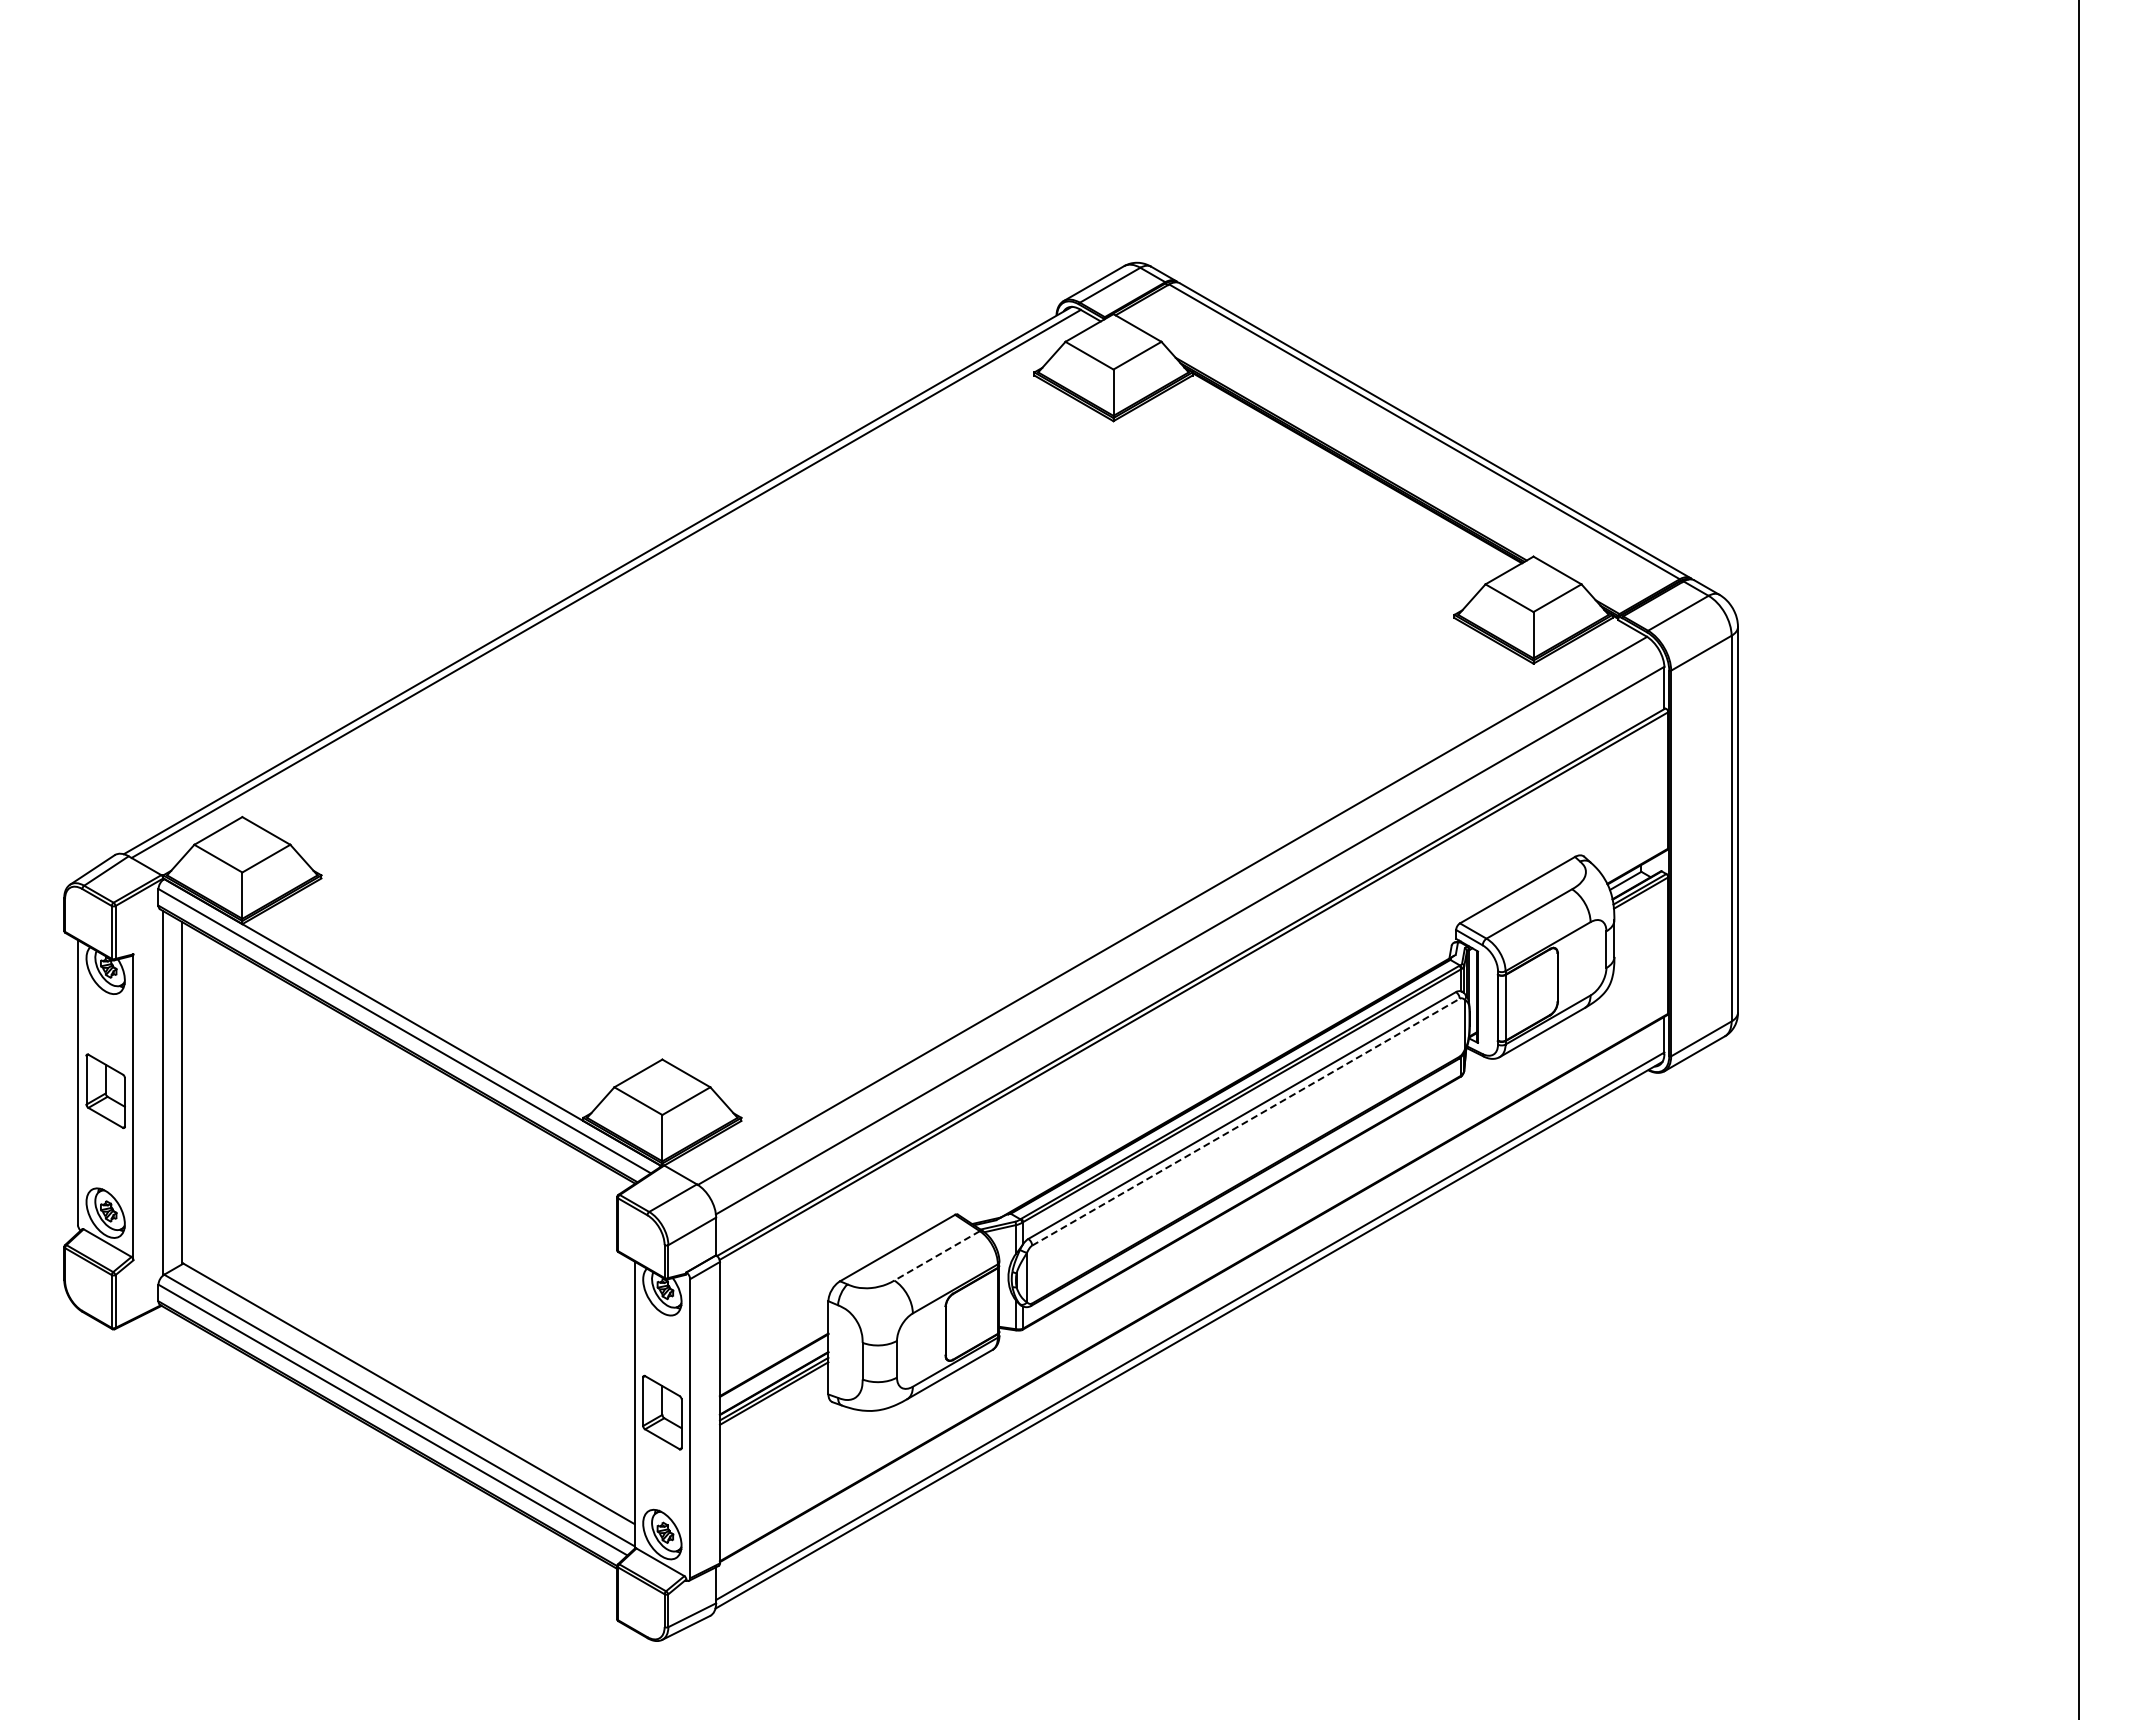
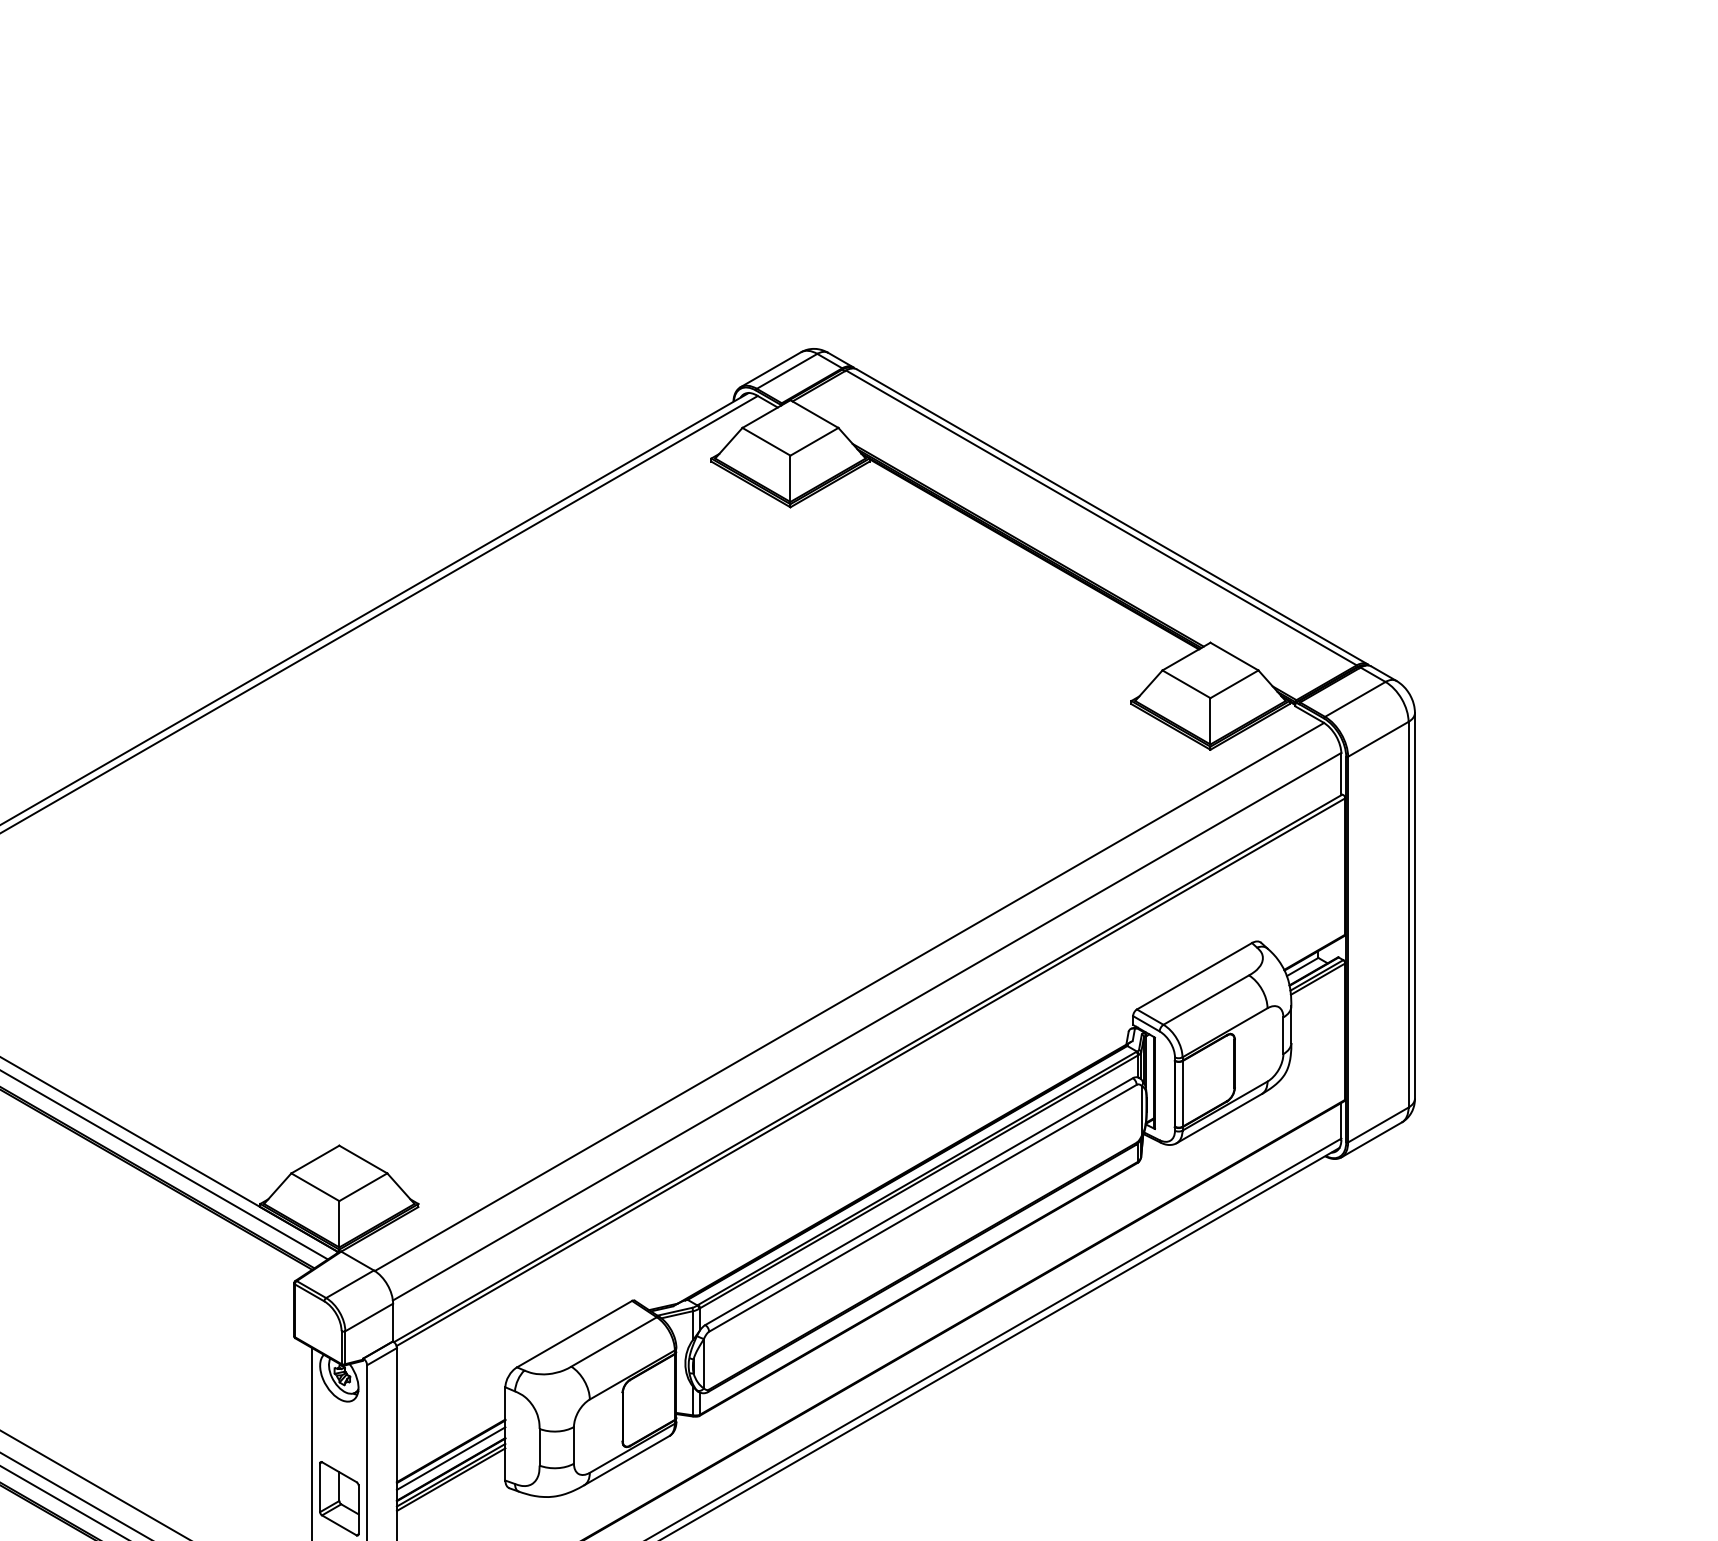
line: (1245, 1122) -> (922, 1208), dashed -> solid
line: (936, 1256) -> (613, 1342), dashed -> solid
line: (773, 1372) -> (450, 1458), added

